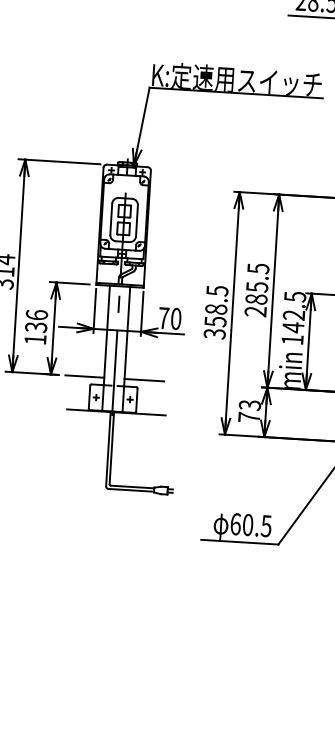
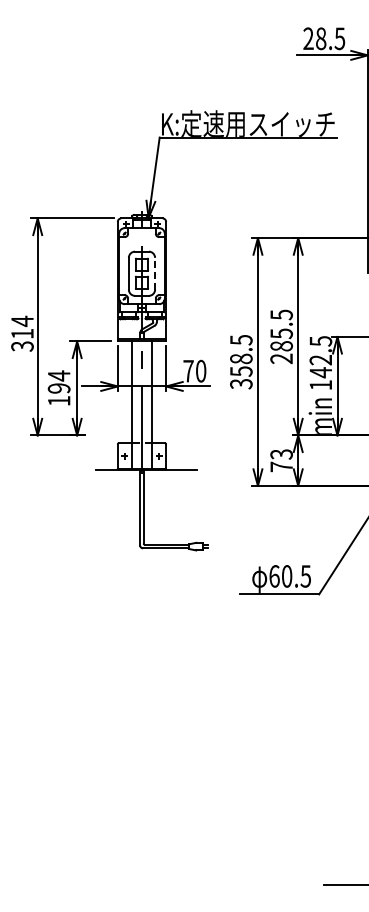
line: (137, 220) -> (155, 273), solid -> dashed
text: (35, 320) -> (58, 381), 136 -> 194
line: (84, 376) -> (111, 435), removed
line: (144, 380) -> (172, 435), removed

